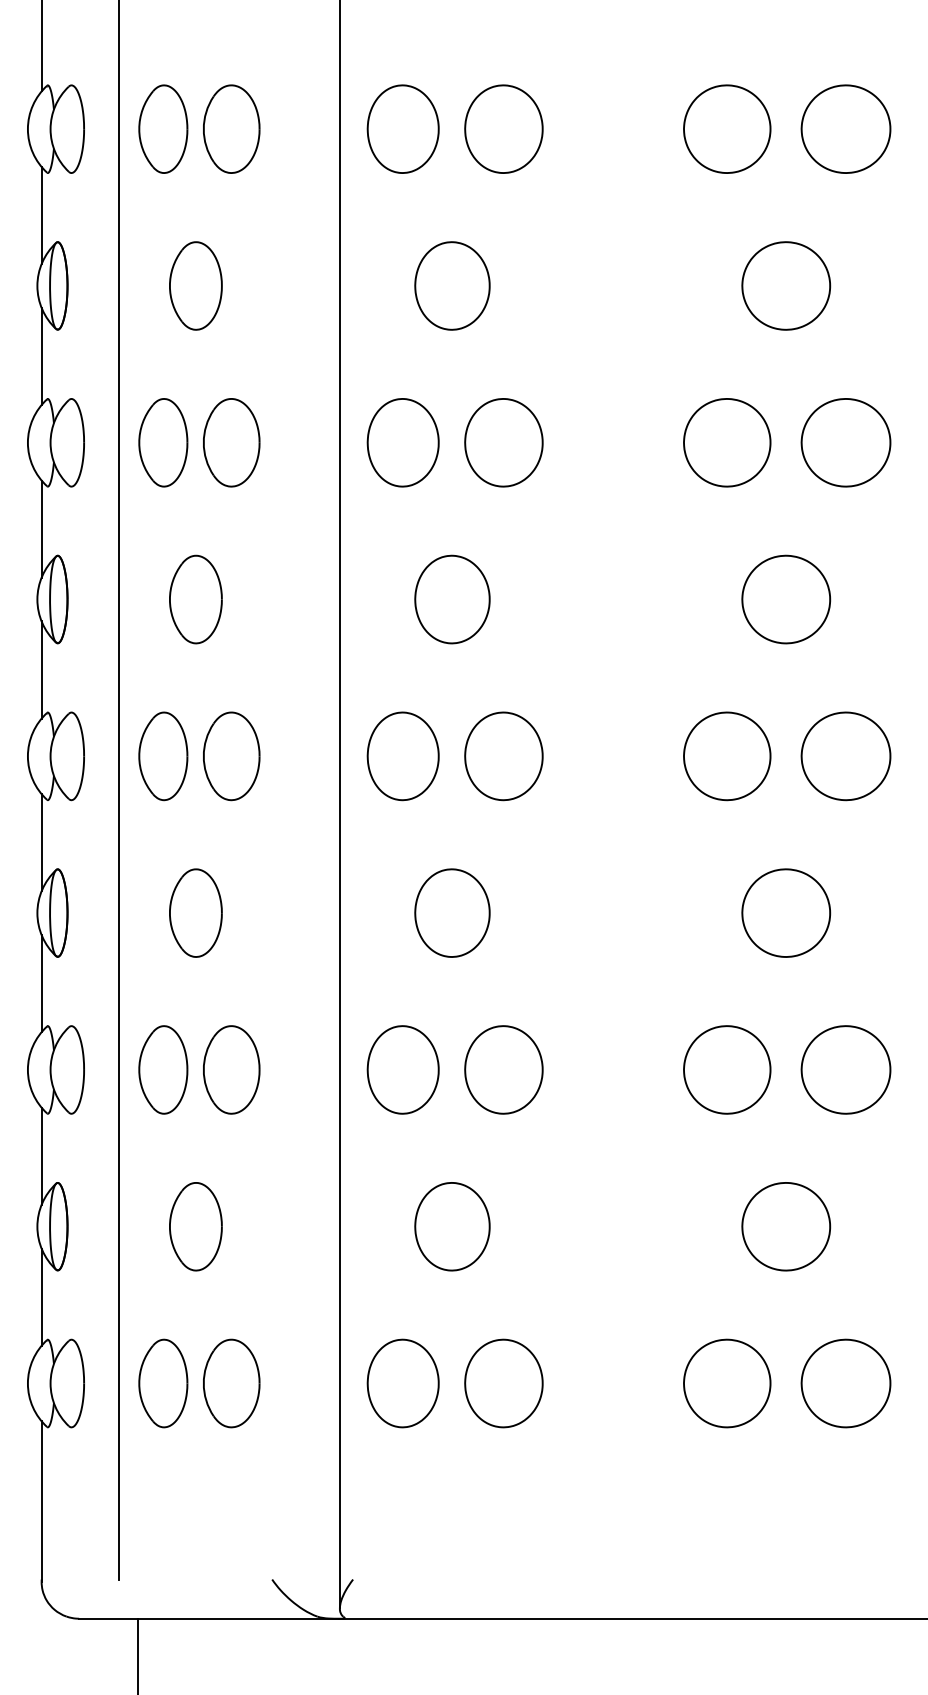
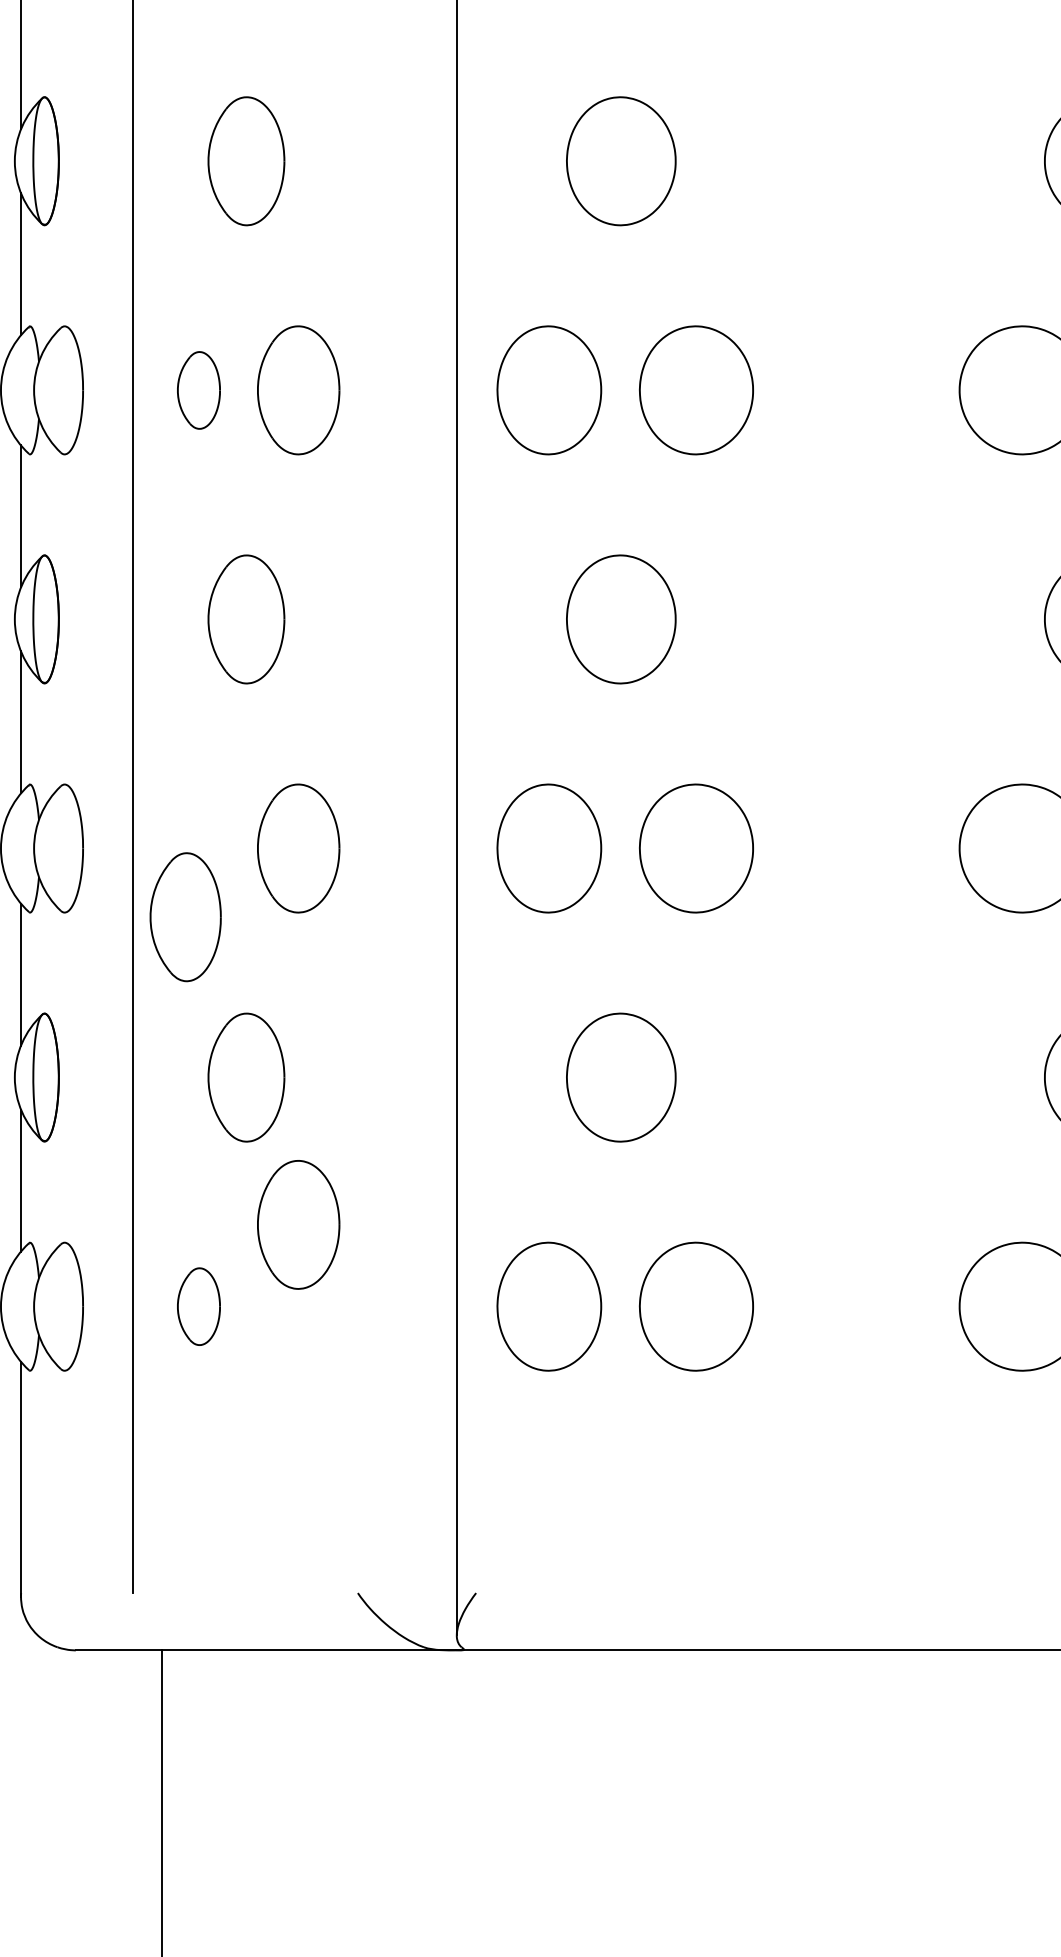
part: (163, 756) -> (199, 390), size x0.6
part: (163, 1069) -> (185, 916), moved
part: (163, 1383) -> (199, 1306), size x0.6
part: (231, 1383) -> (298, 1224), moved

